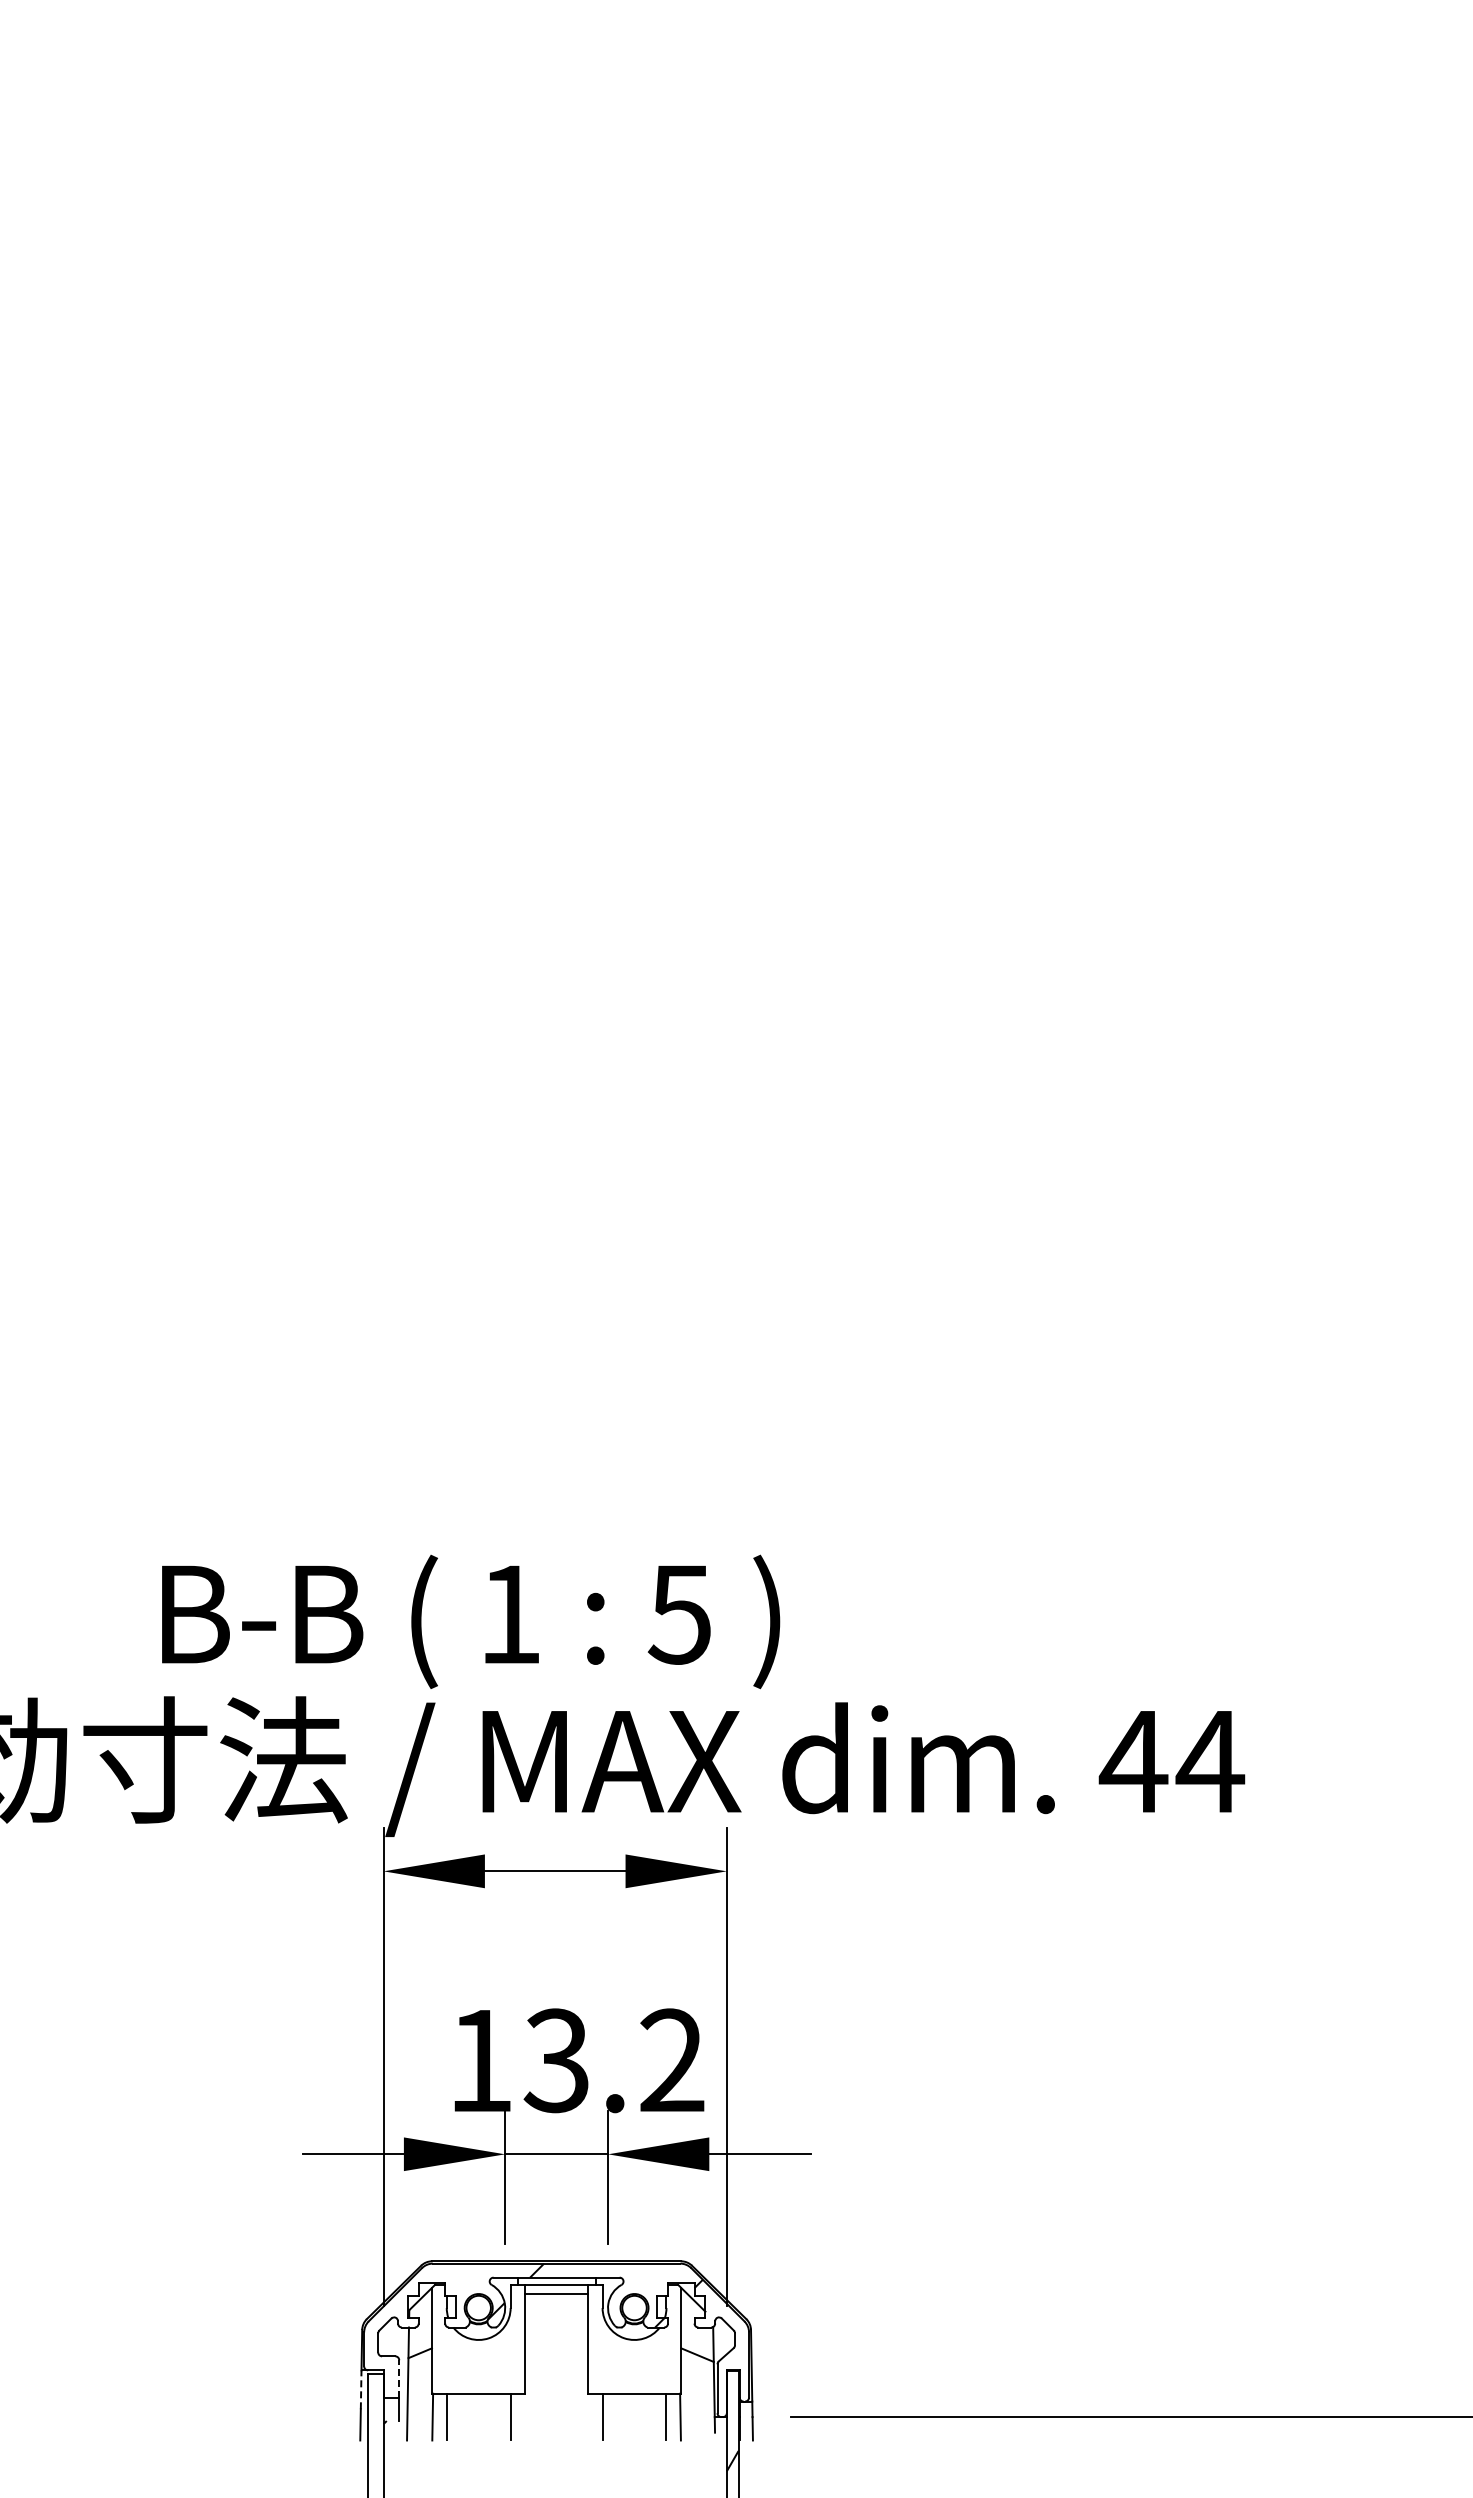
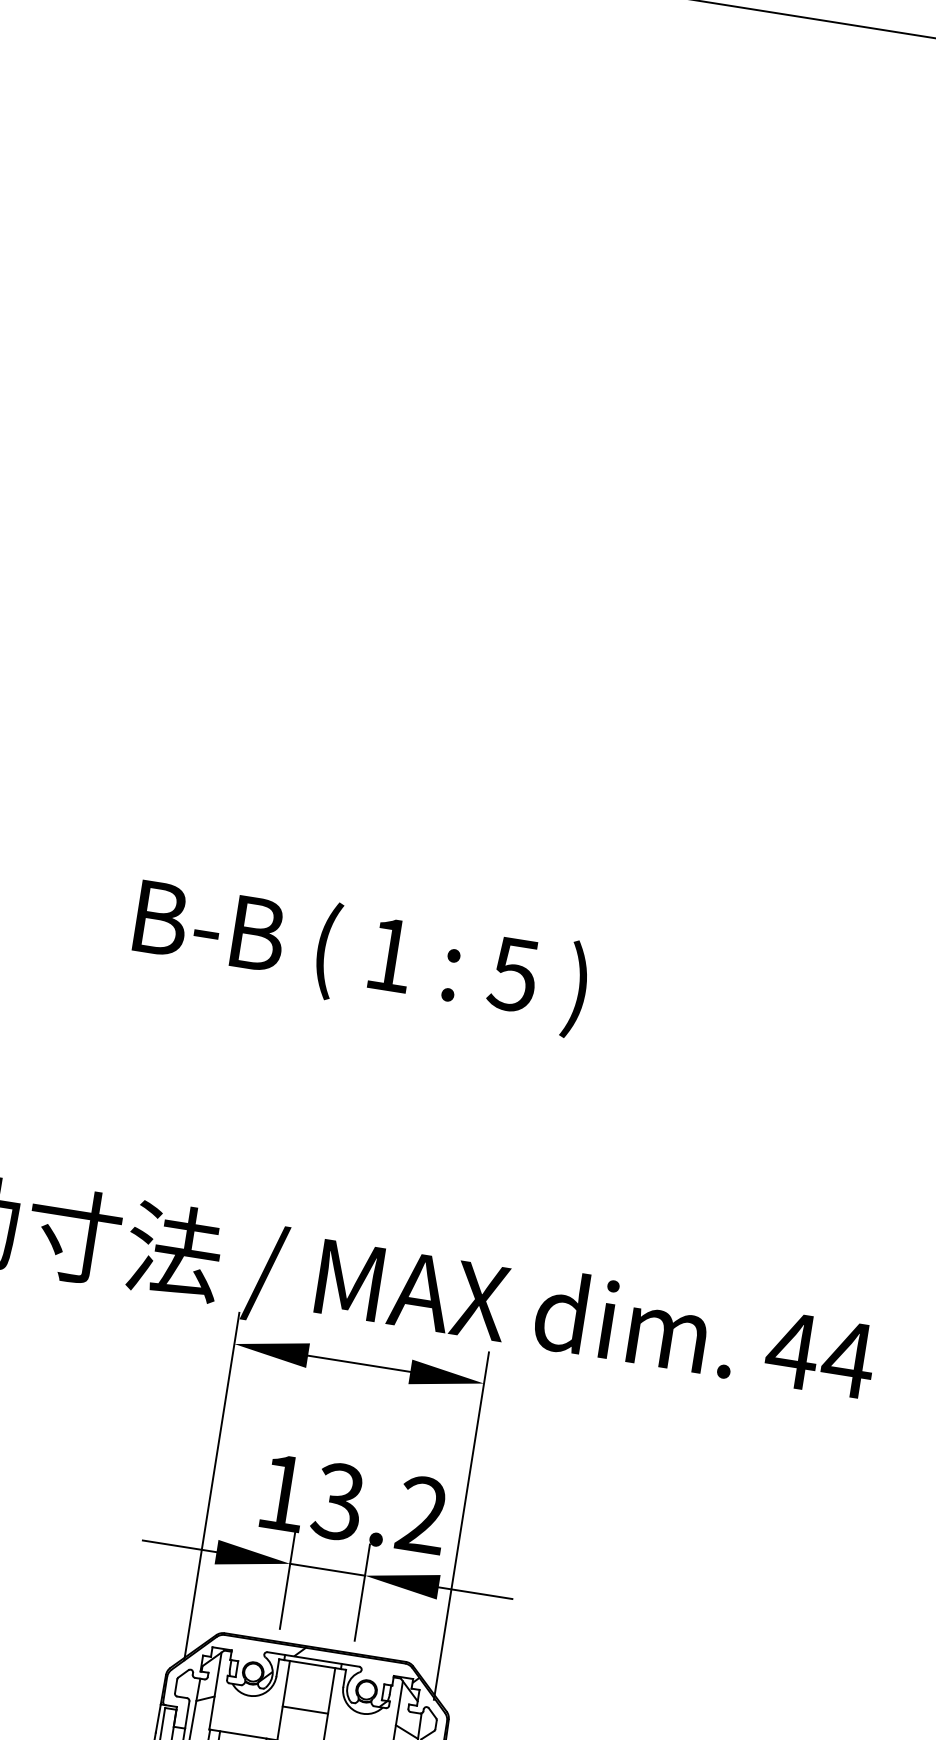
text: (471, 1621) -> (361, 955), moved
line: (556, 2294) -> (305, 1710), moved
line: (399, 2378) -> (187, 1714), dashed -> solid
line: (361, 2389) -> (158, 1718), dashed -> solid

